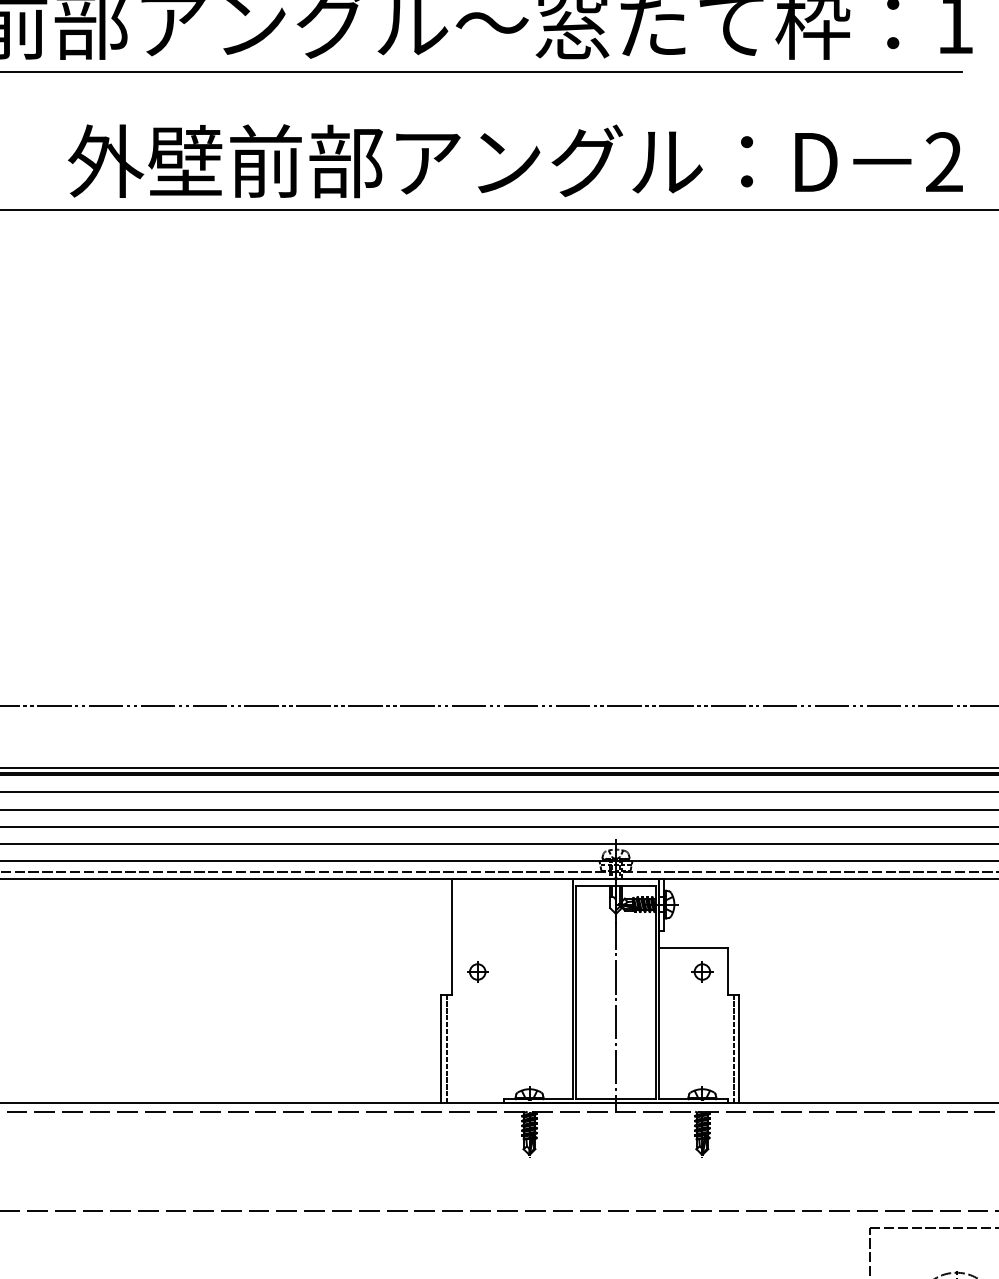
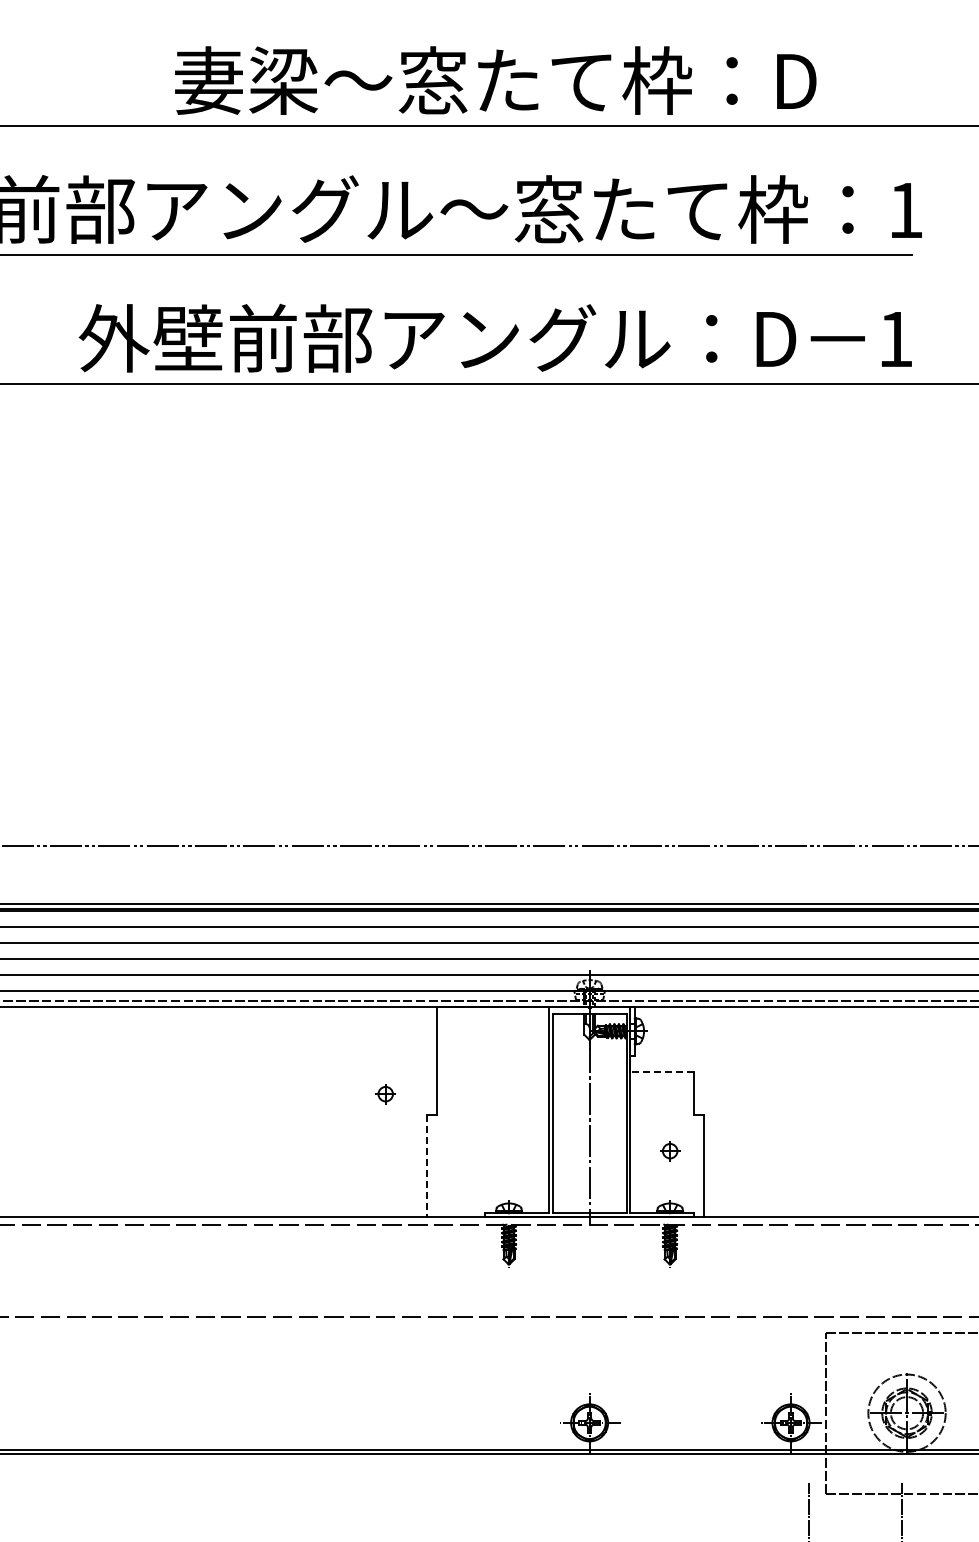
text: (944, 161) -> (895, 338), 2 -> 1
line: (693, 947) -> (661, 1071), solid -> dashed
part: (477, 972) -> (385, 1094), moved
part: (702, 972) -> (670, 1151), moved
line: (441, 1048) -> (426, 1165), solid -> dashed
line: (446, 1048) -> (431, 1165), removed
line: (733, 1048) -> (699, 1165), removed

